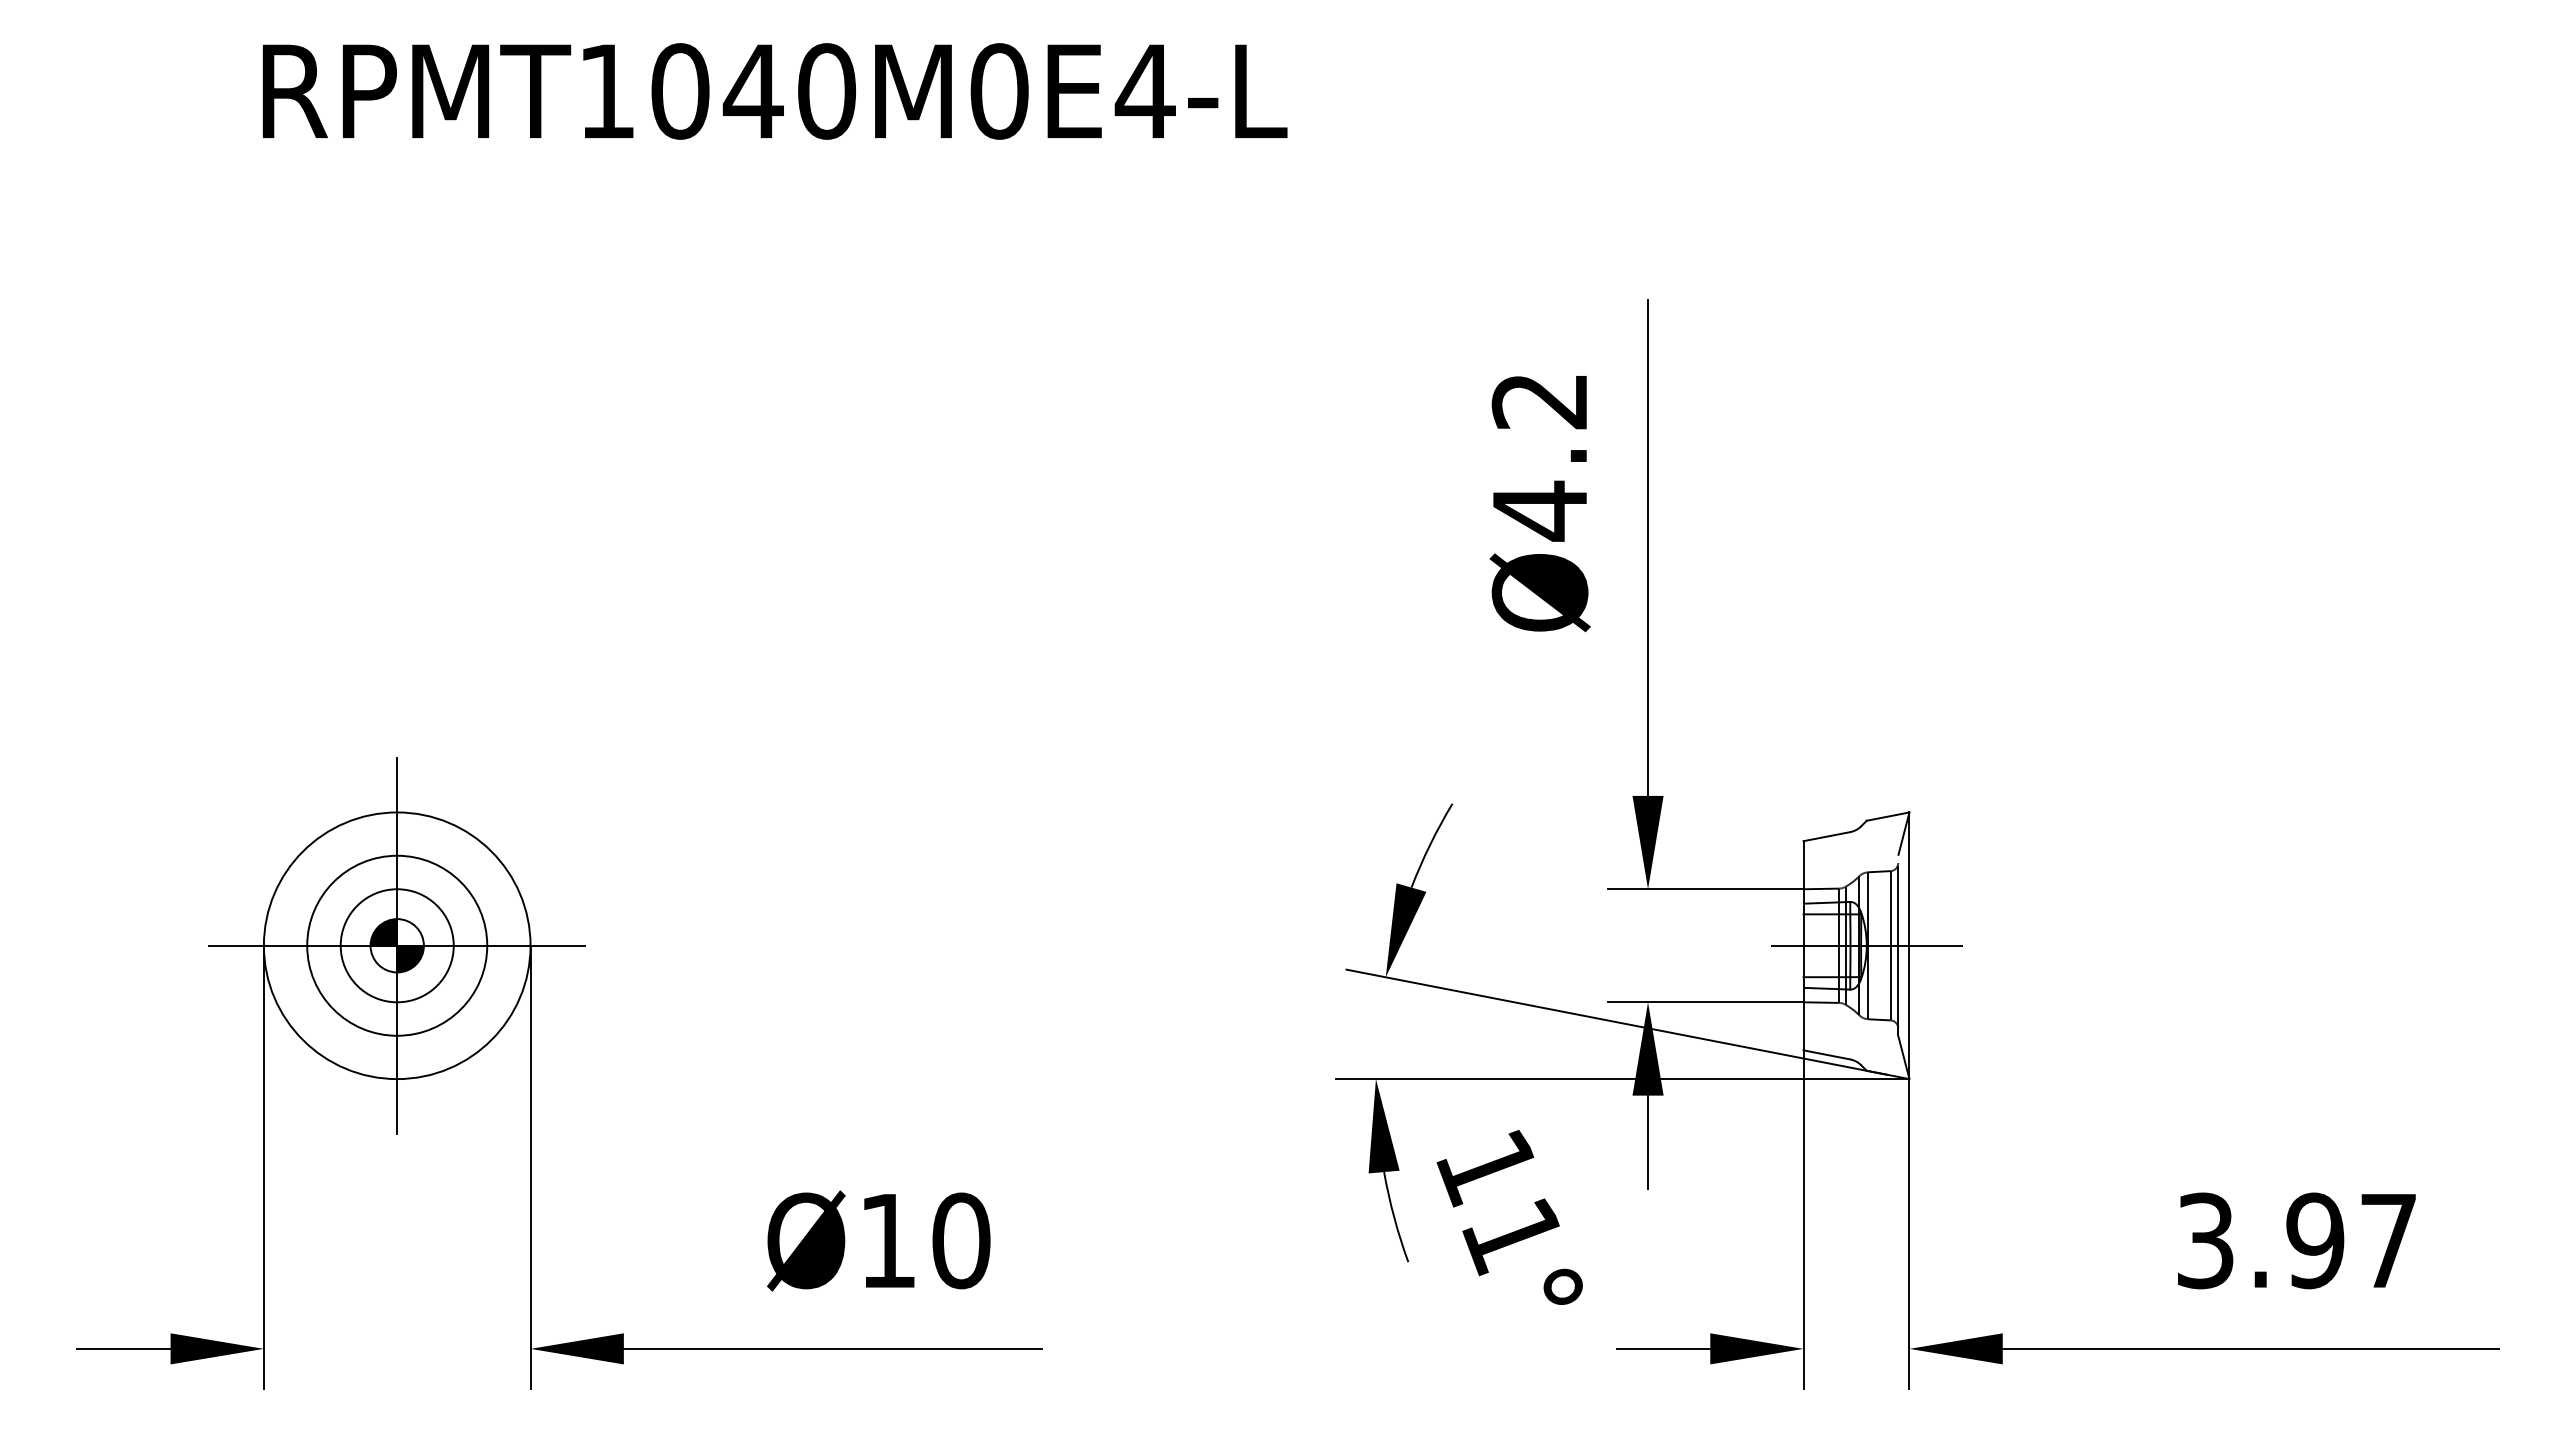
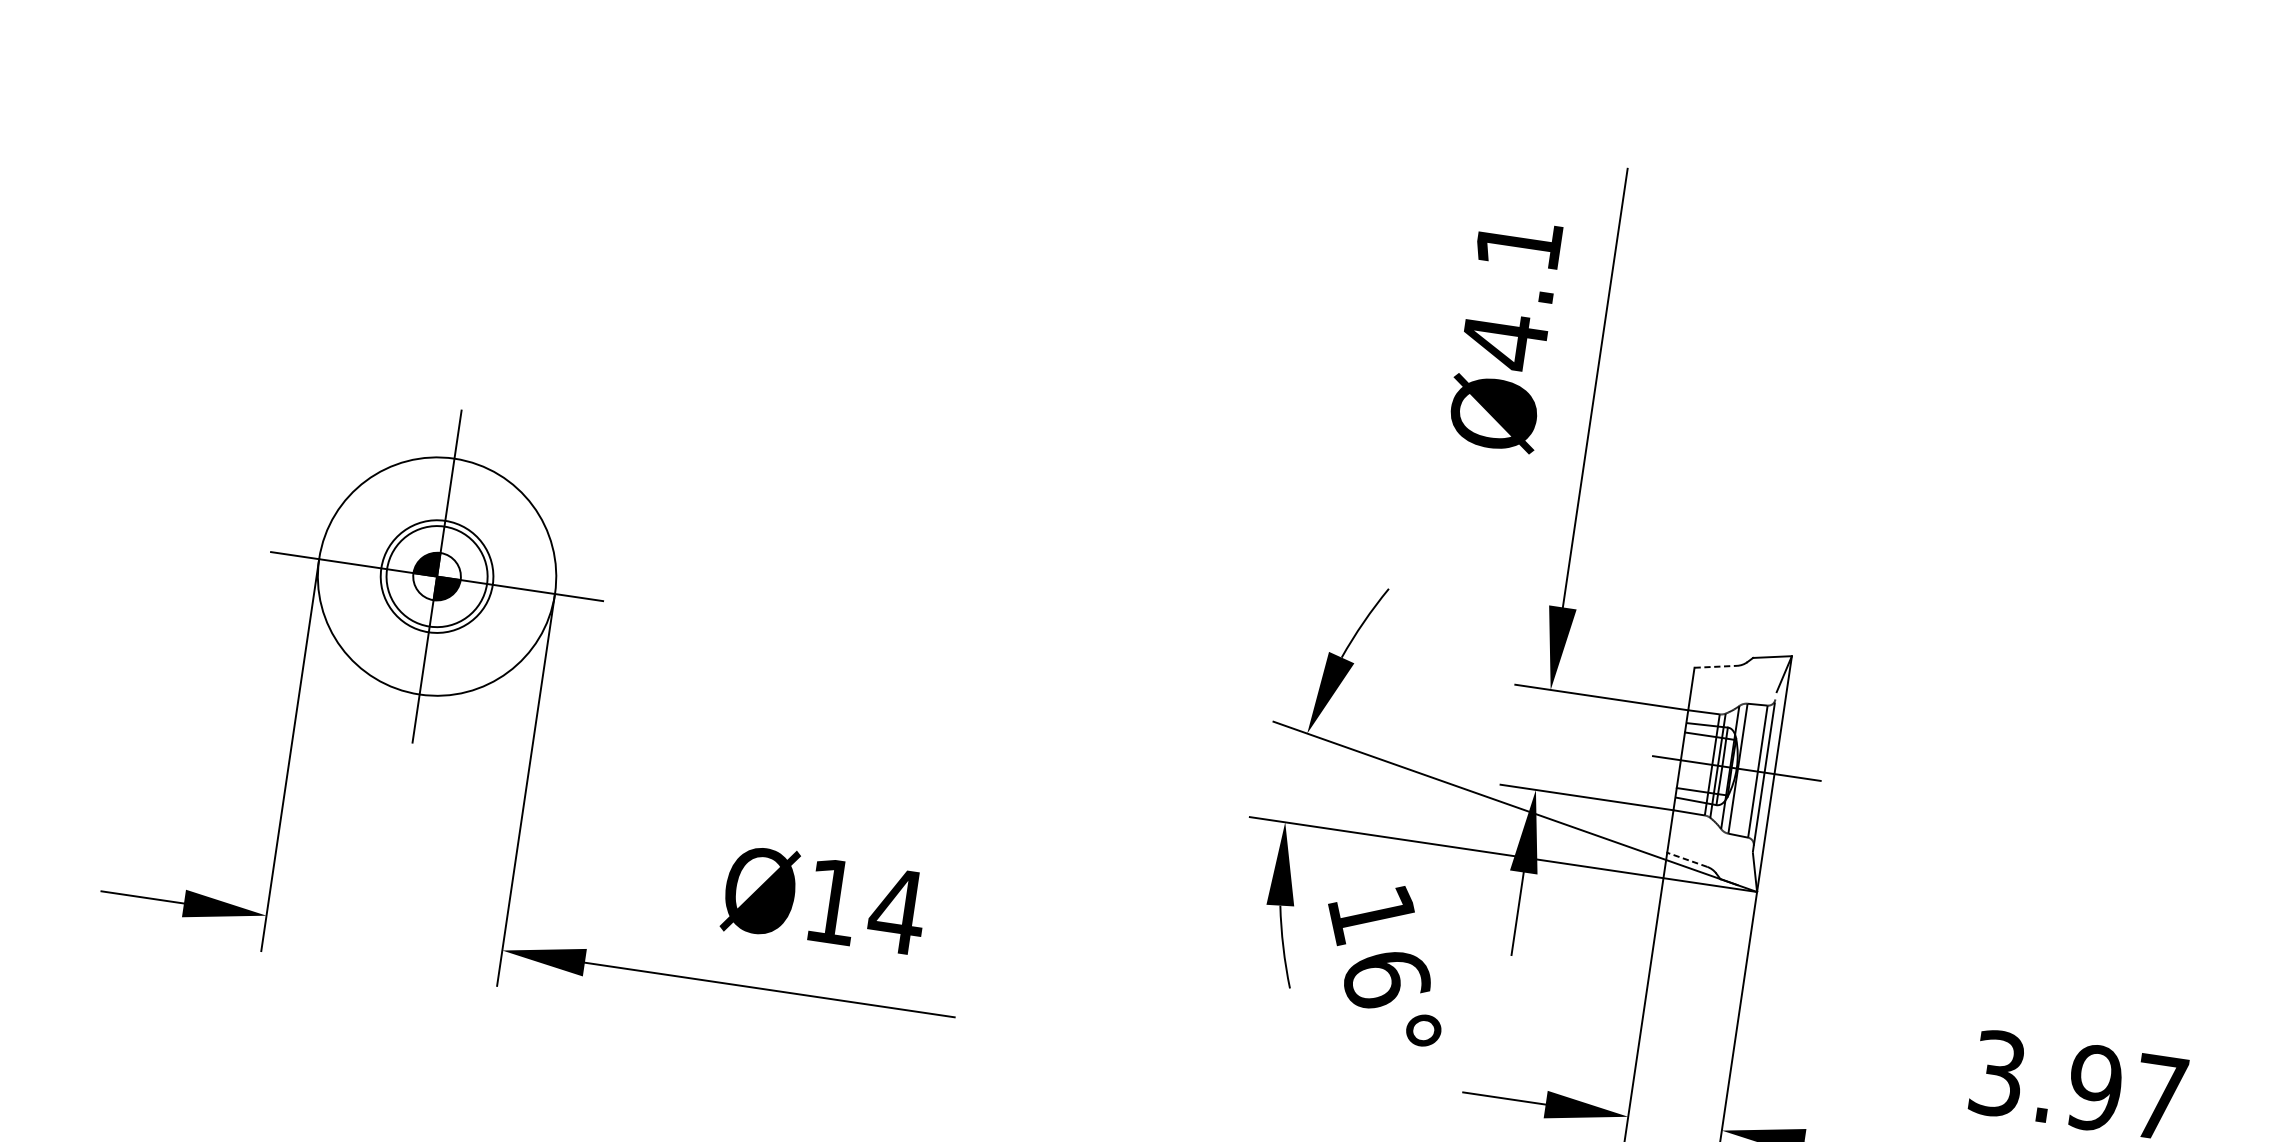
text: (1538, 402) -> (1517, 245), Ø4.2 -> Ø4.1
line: (1826, 836) -> (1715, 666), solid -> dashed
circle: (397, 945) -> (437, 576), size x0.7
line: (1826, 1054) -> (1686, 859), solid -> dashed
text: (1512, 1237) -> (1385, 980), 11° -> 16°
text: (960, 1240) -> (896, 910), Ø10 -> Ø14

